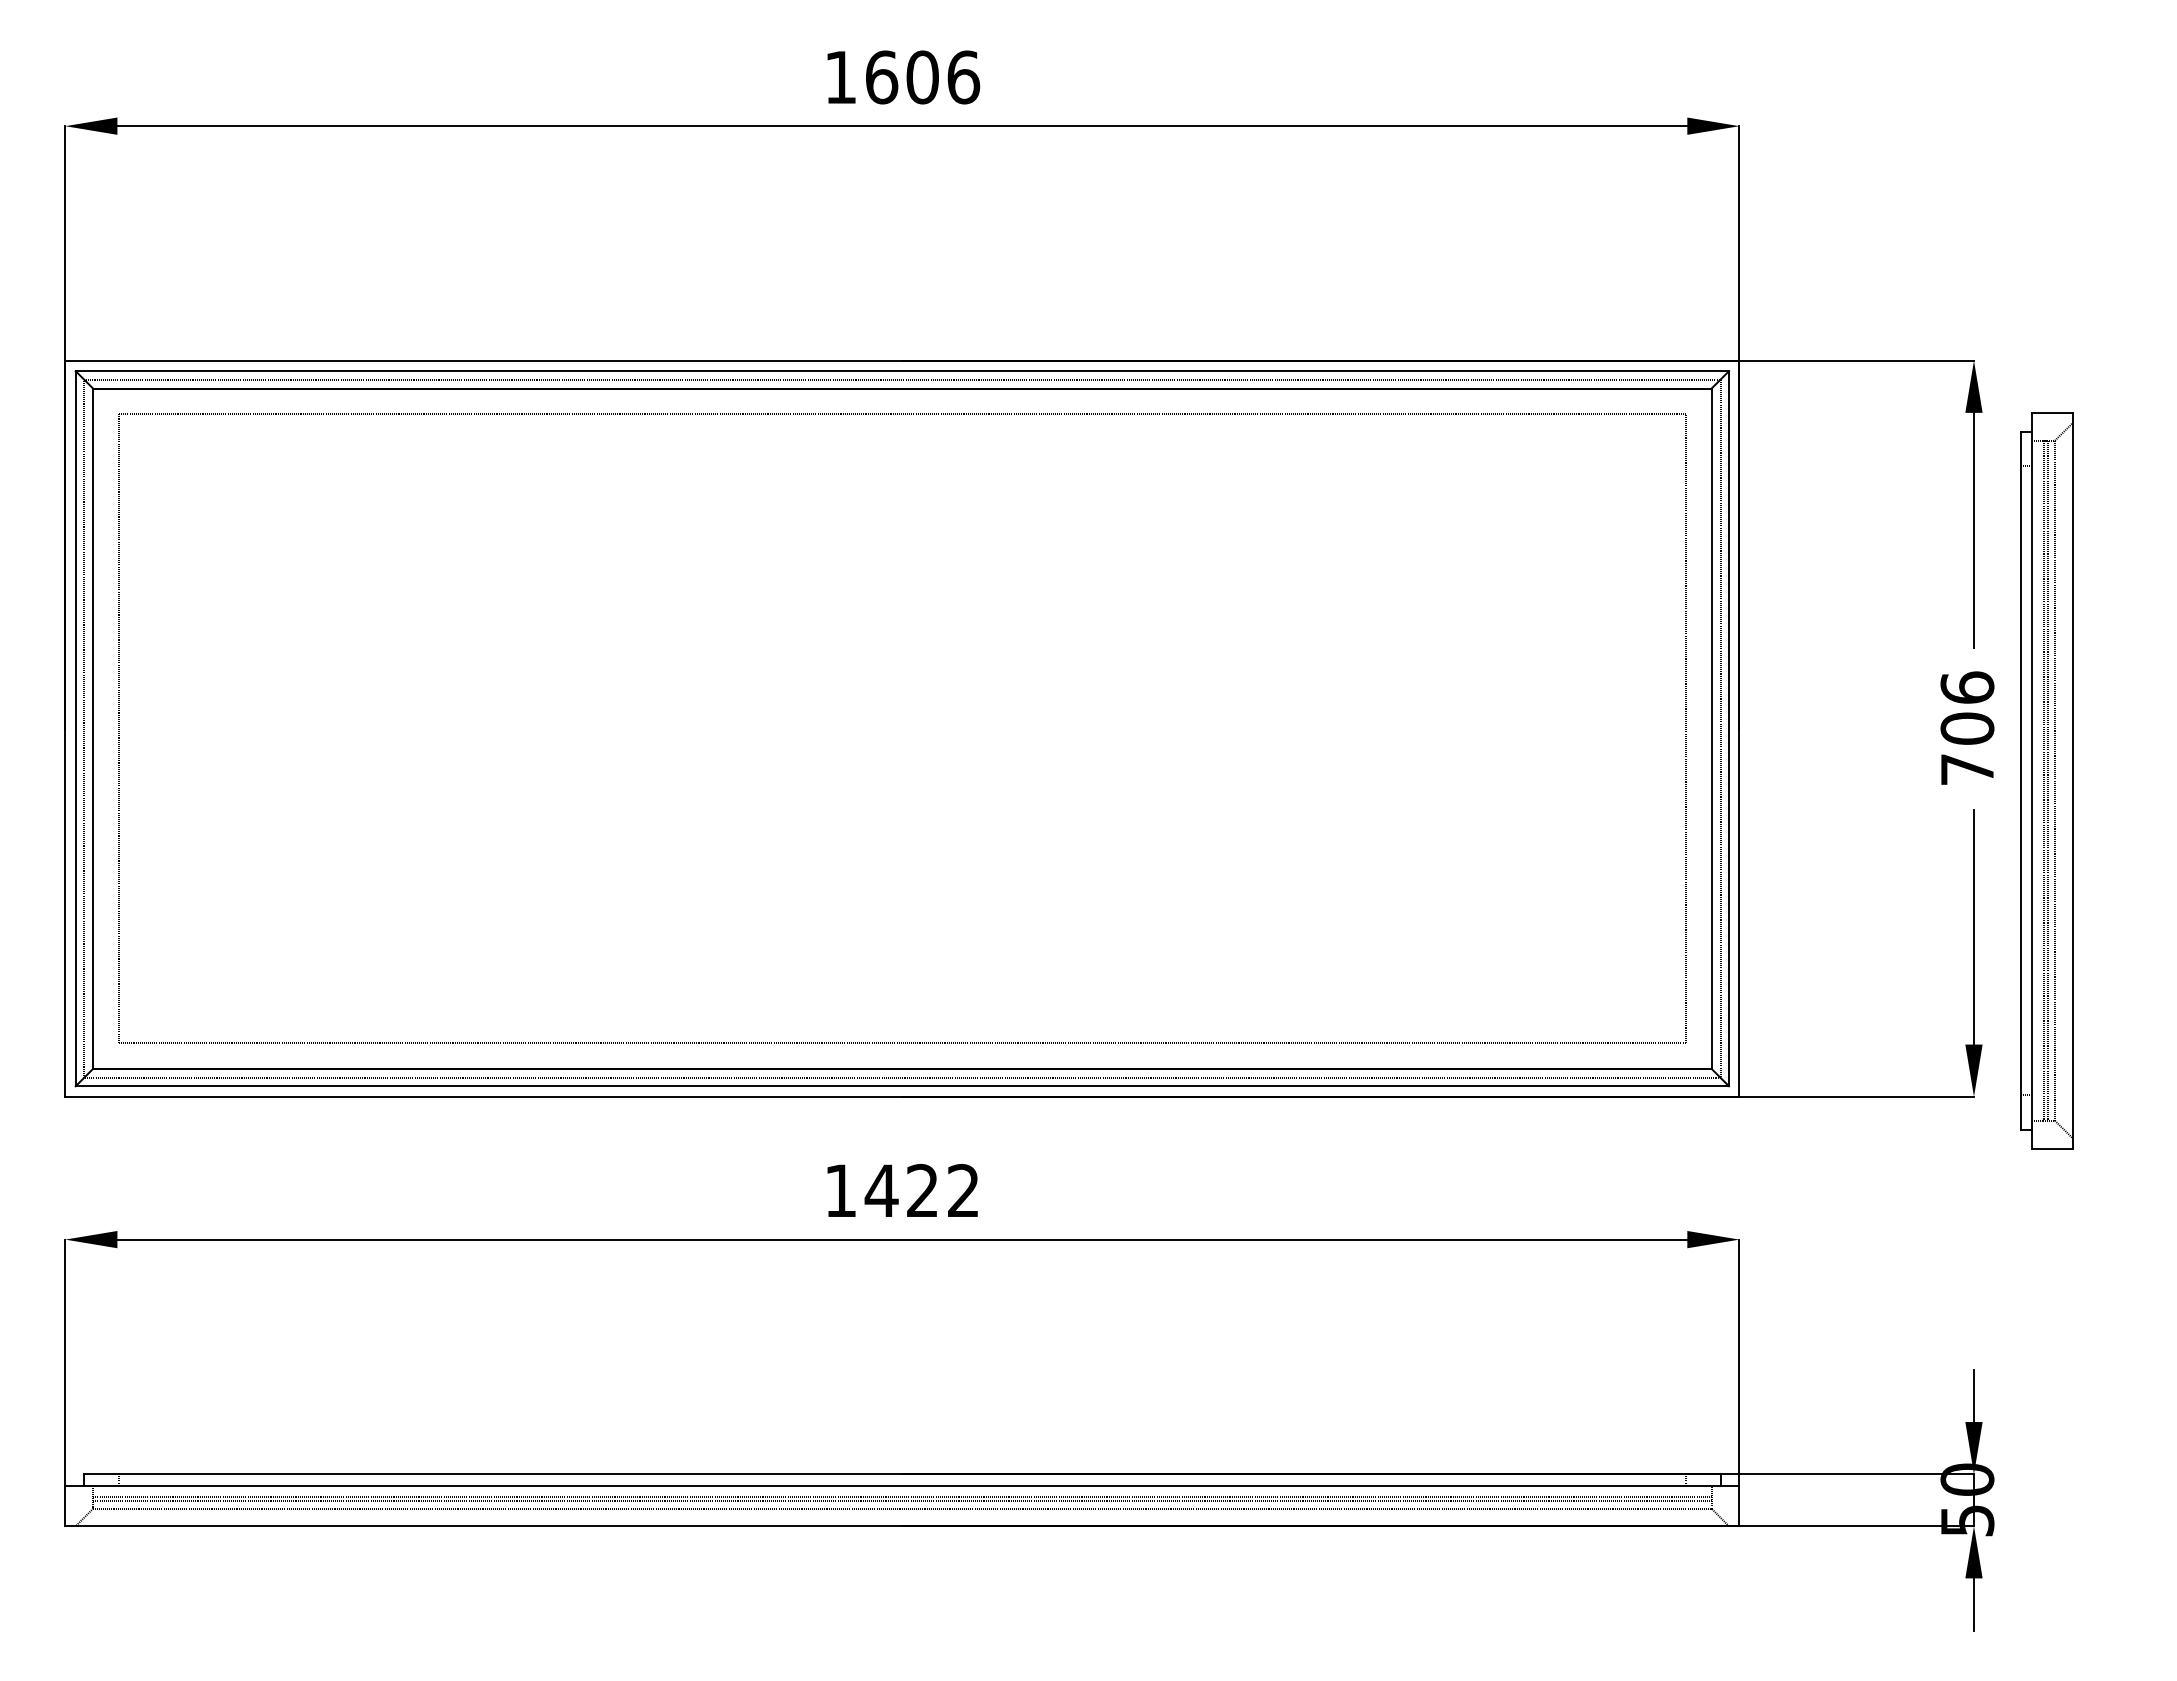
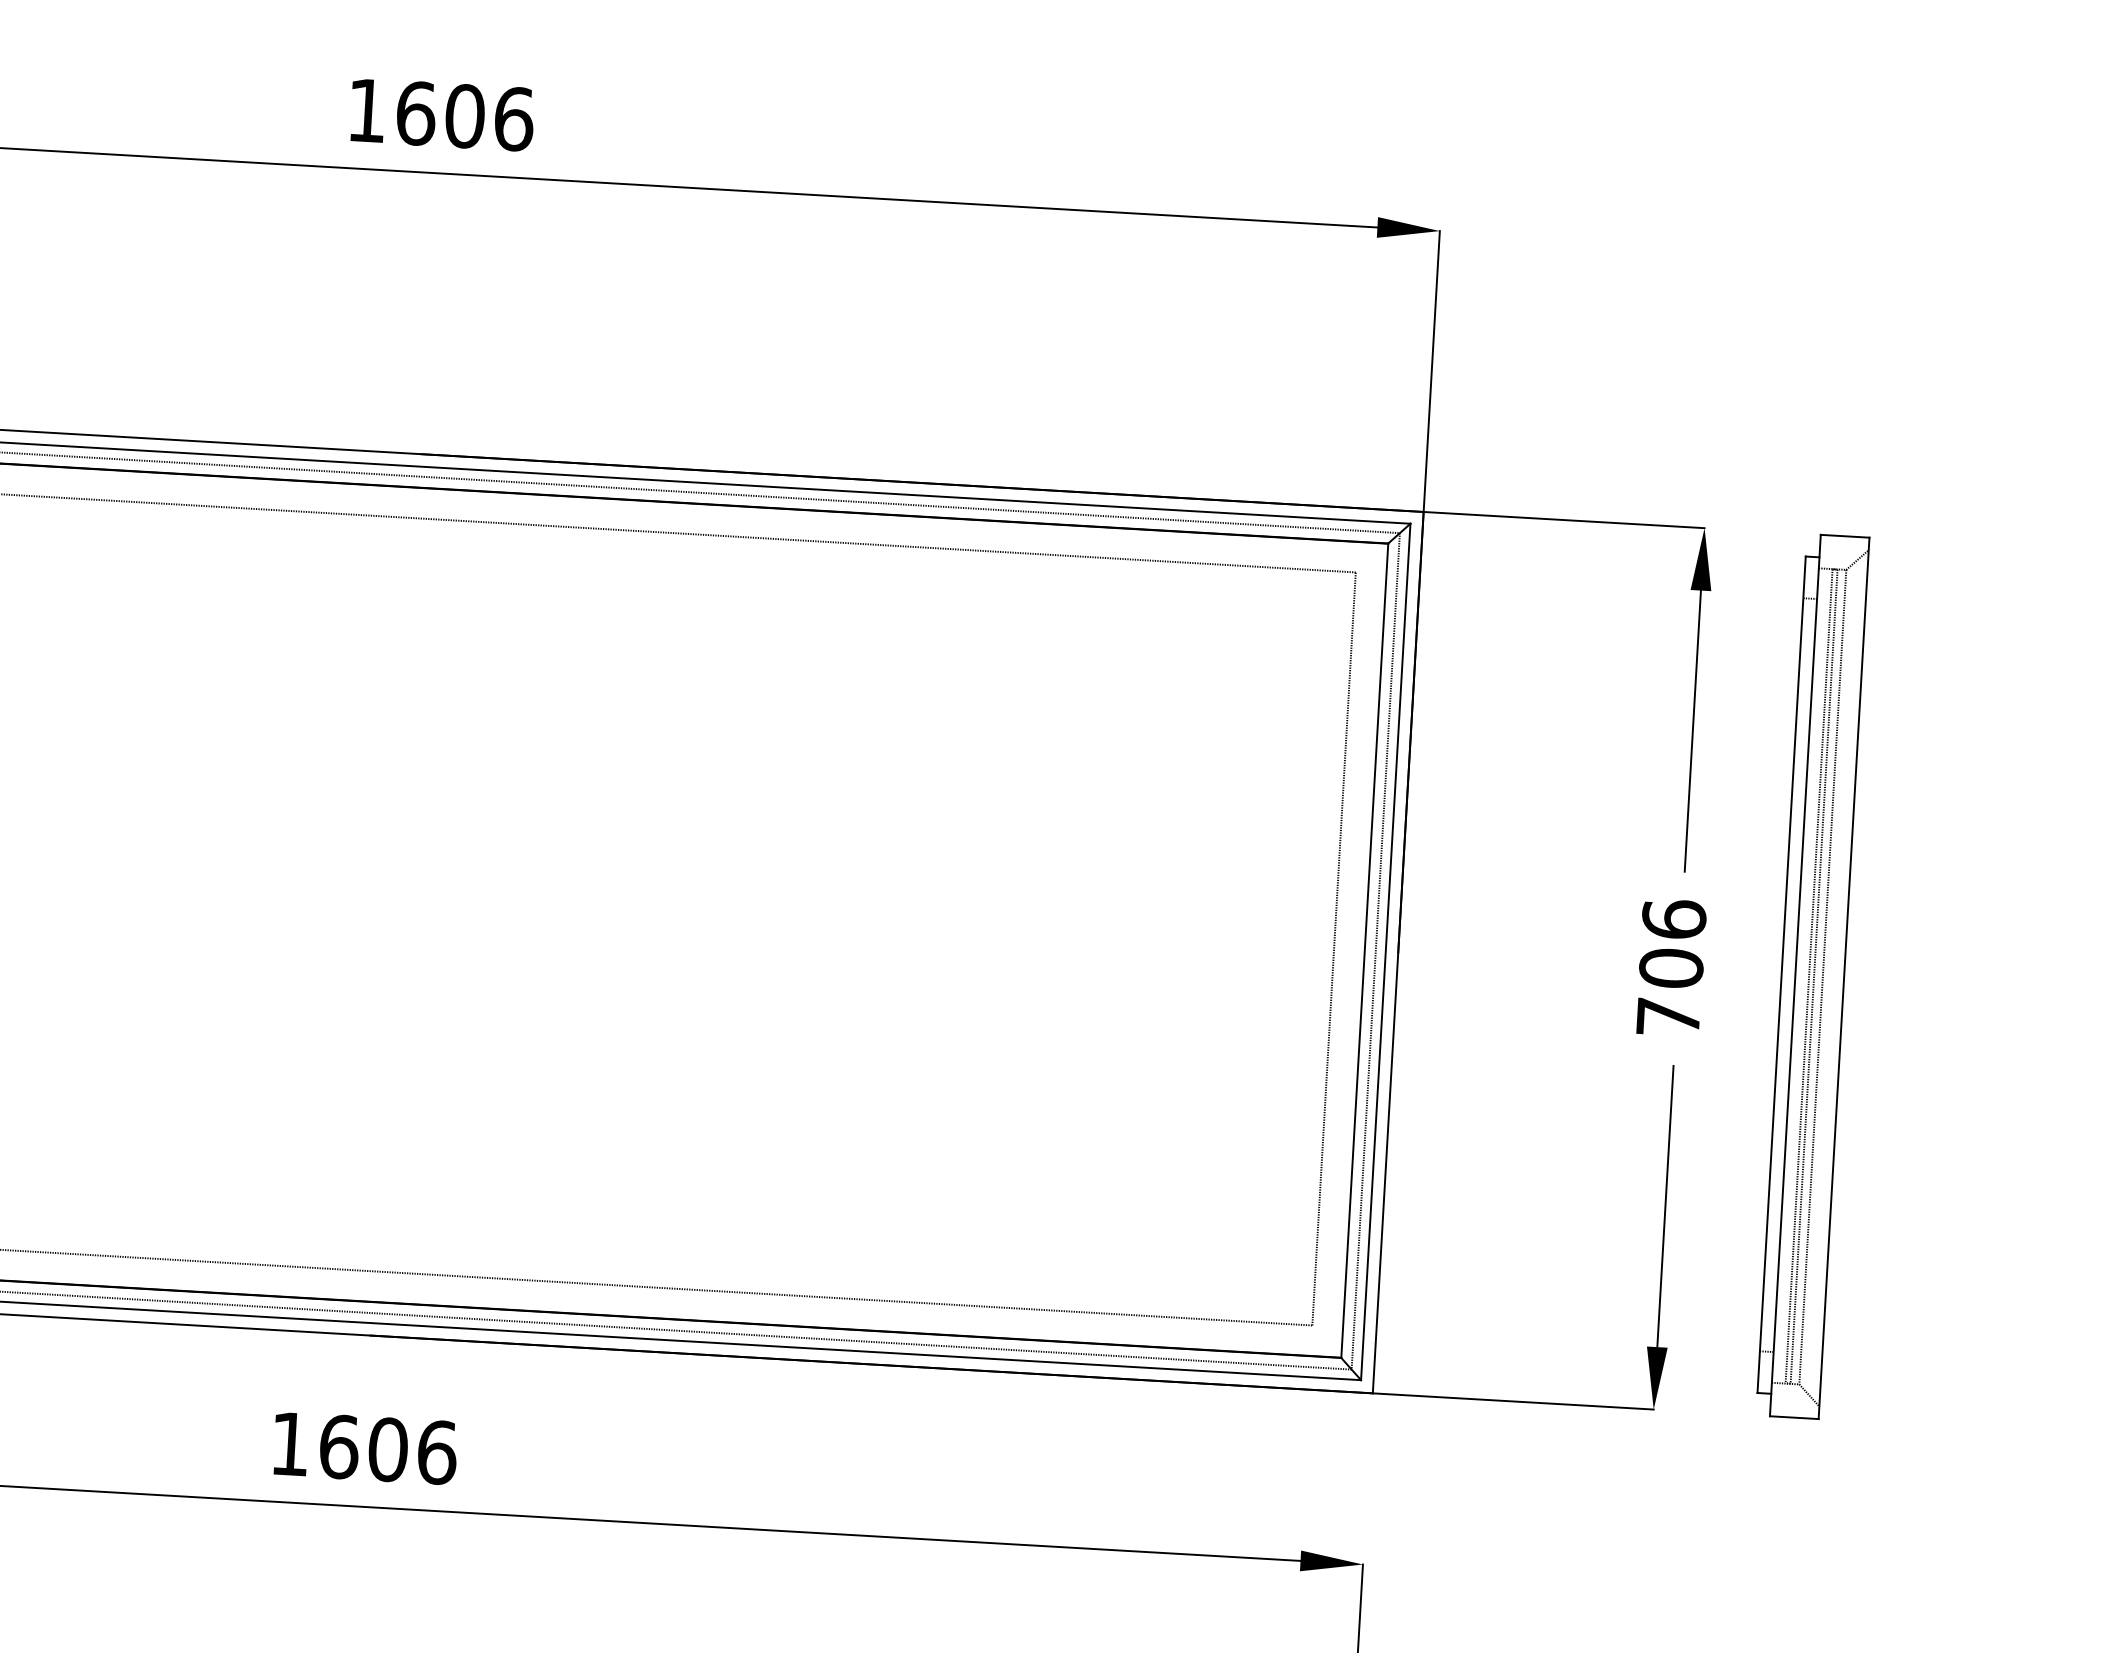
part: (2046, 780) -> (1812, 976), moved
text: (922, 1190) -> (387, 1449), 1422 -> 1606

